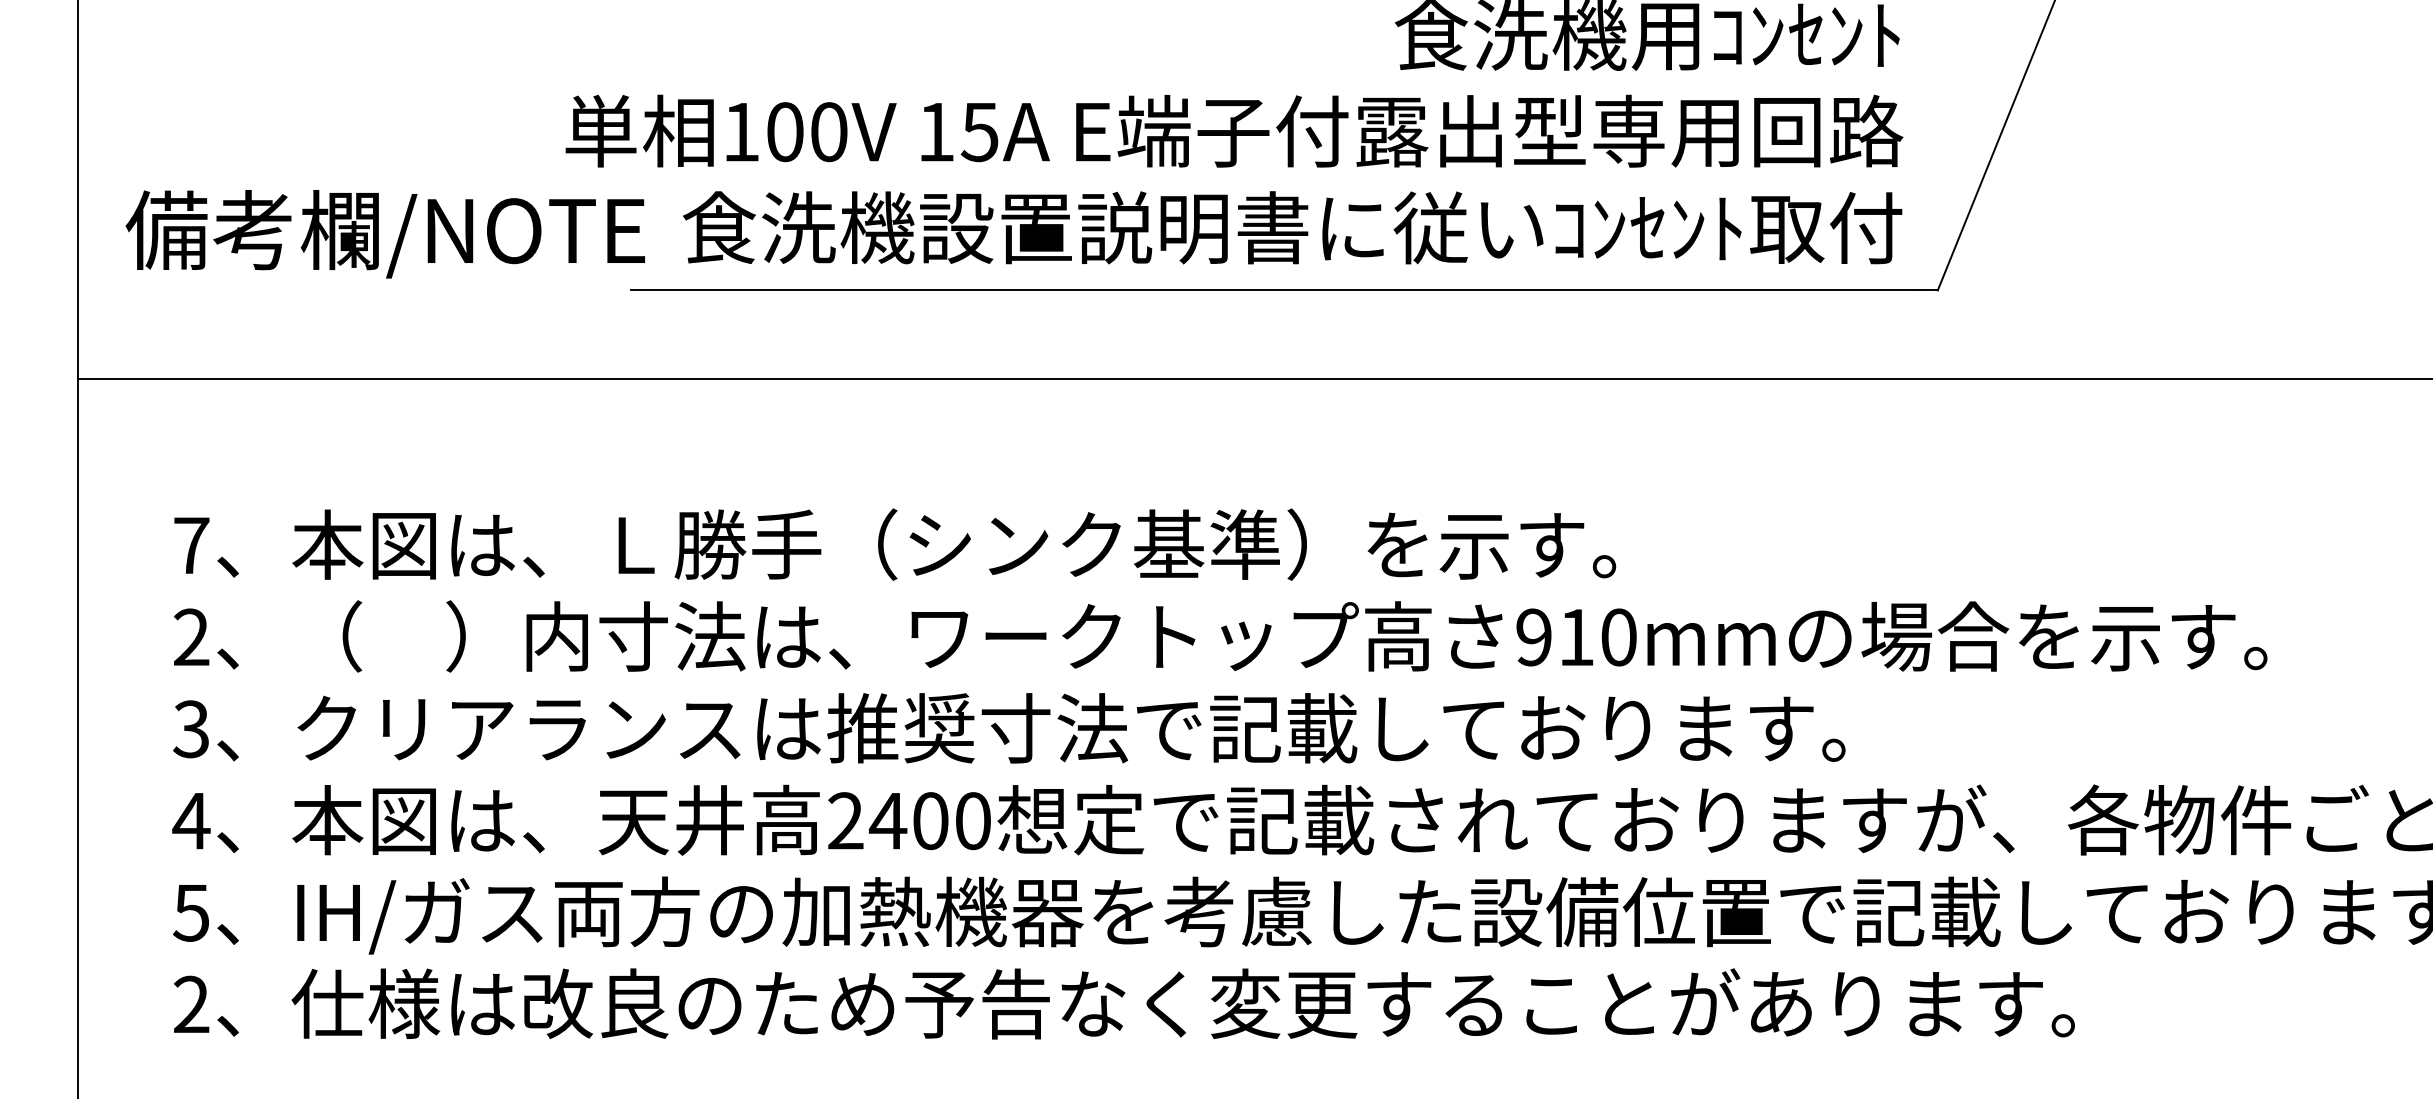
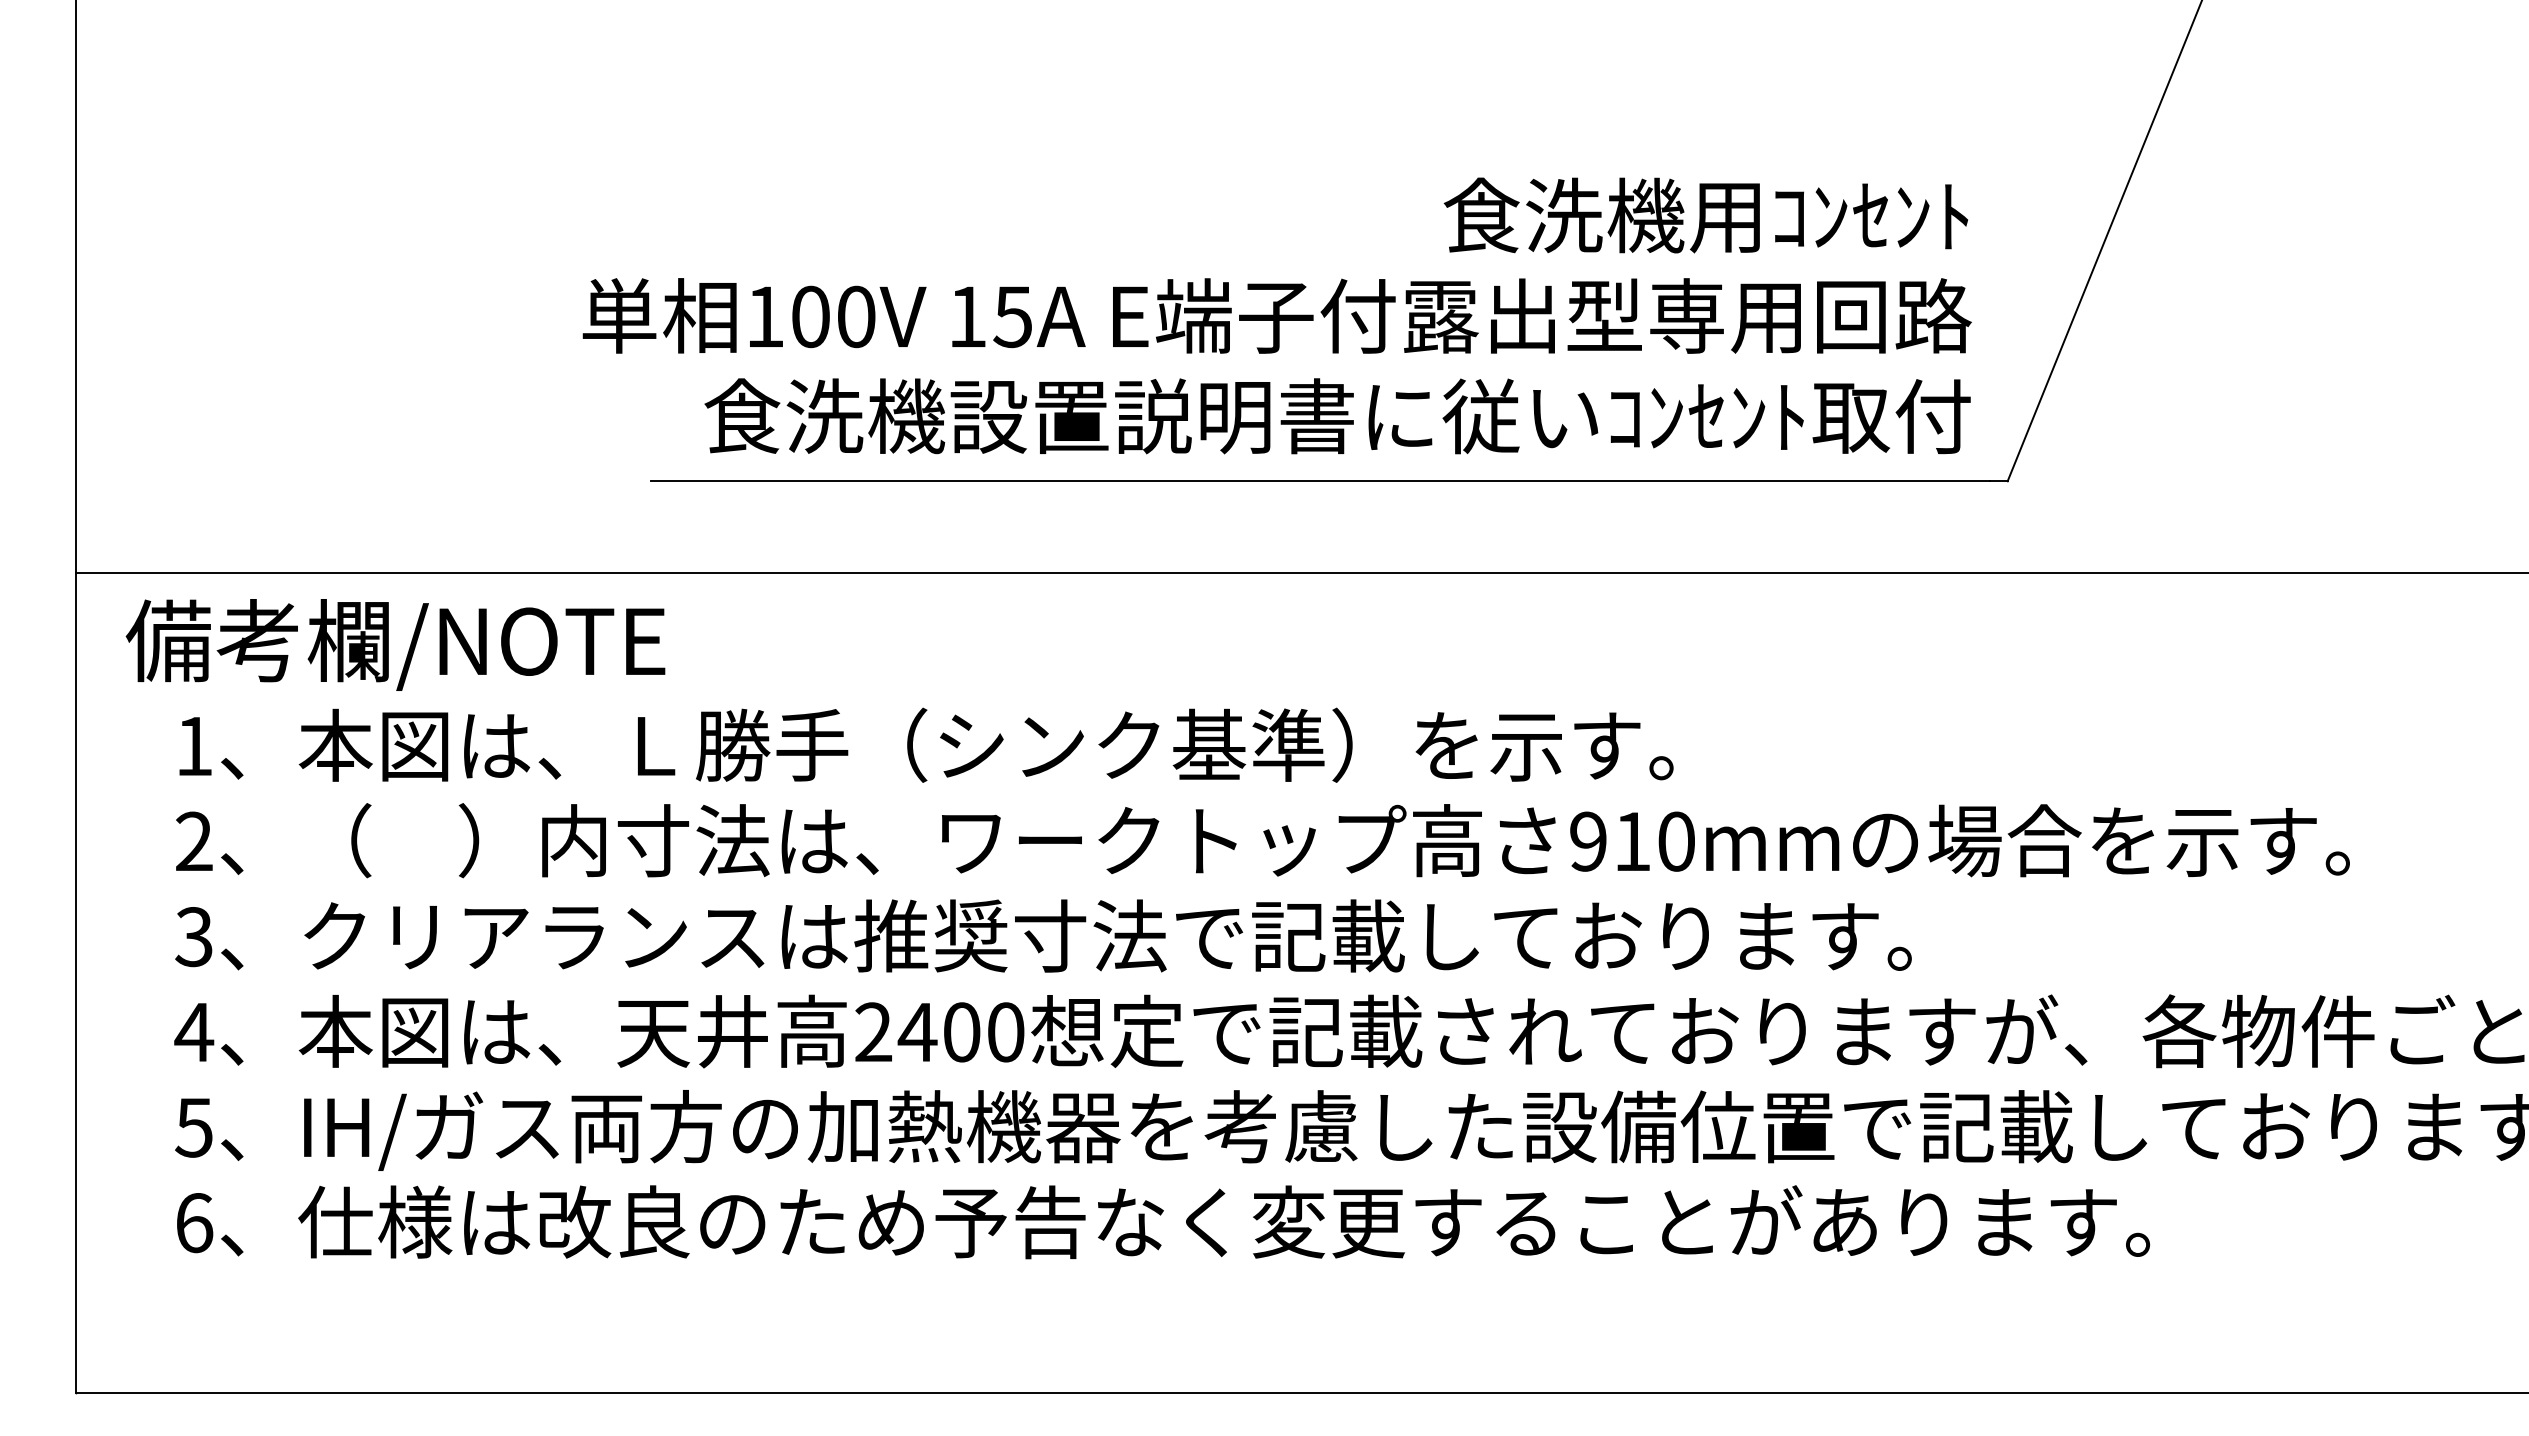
text: (385, 233) -> (395, 644), moved
text: (191, 545) -> (194, 746), 7 -> 1
text: (191, 1005) -> (194, 1223), 2 -> 6

